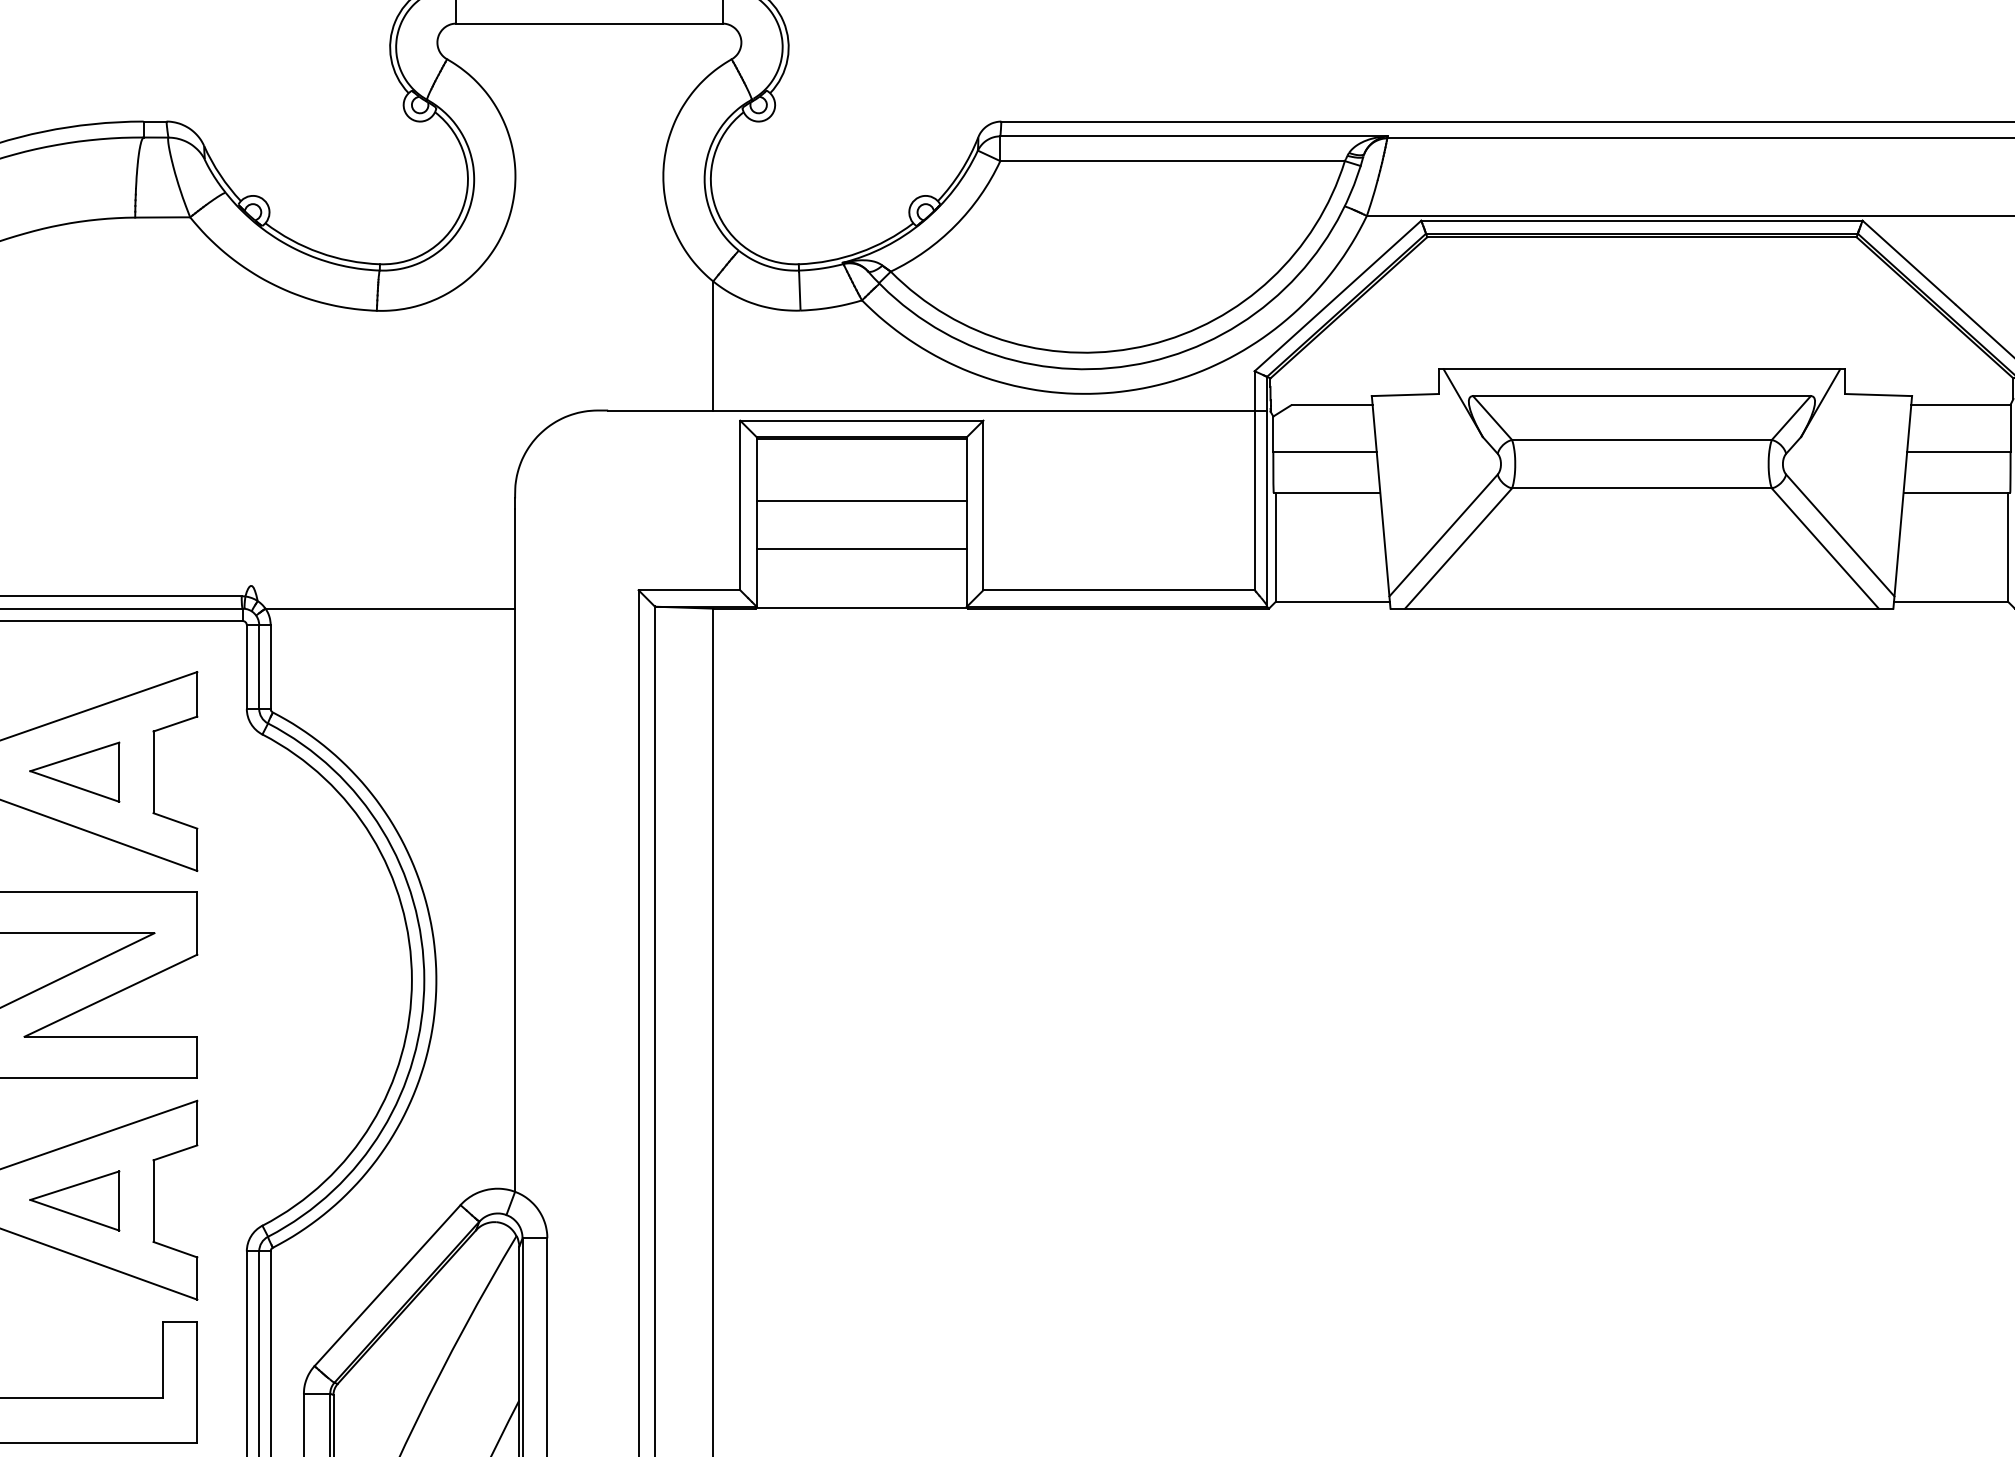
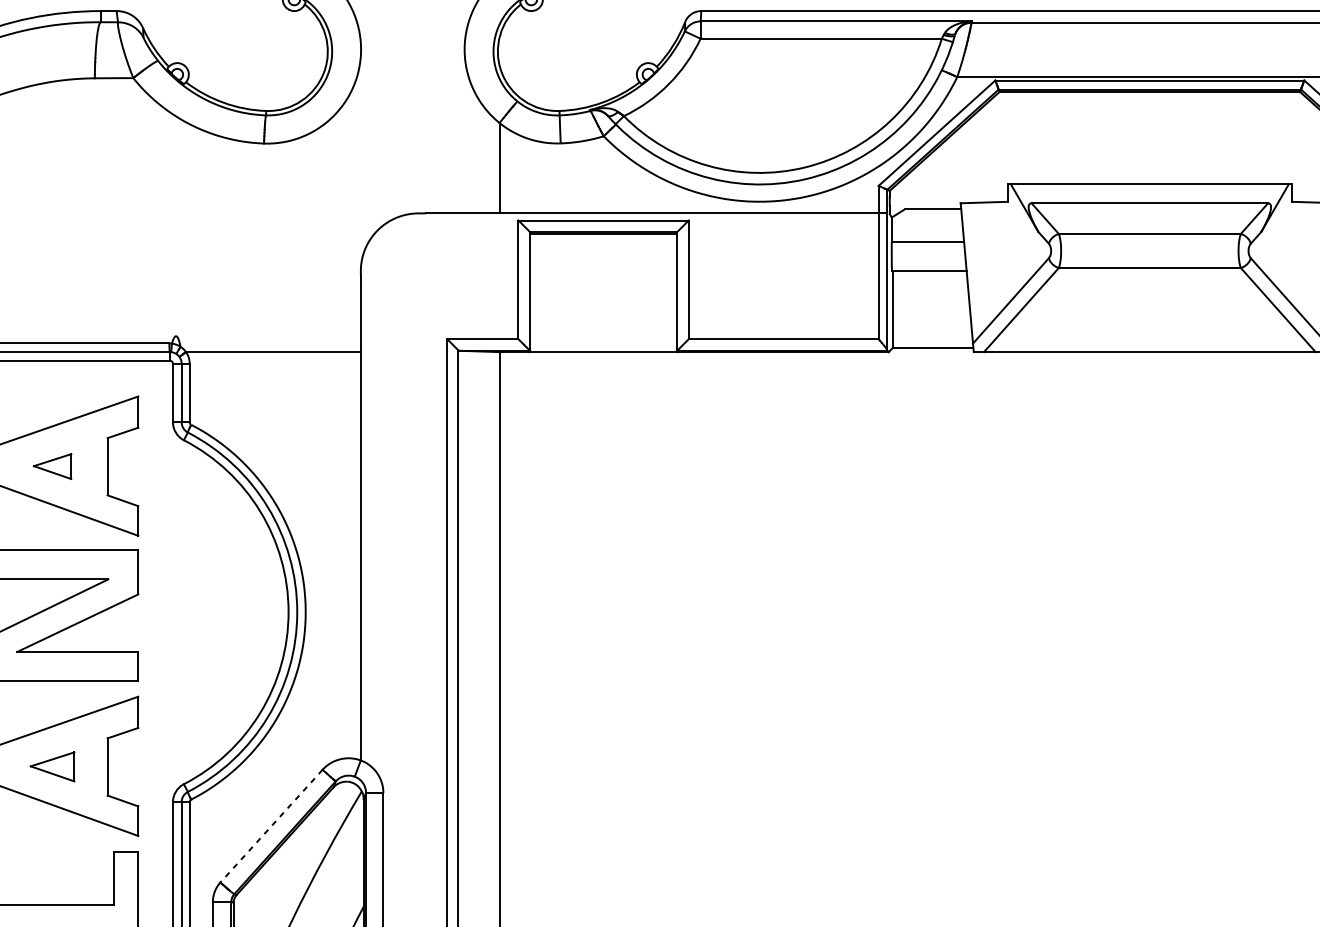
line: (861, 501) -> (603, 277), removed
line: (861, 548) -> (603, 310), removed
part: (74, 771) -> (52, 466), size x0.6
part: (74, 1200) -> (52, 766), size x0.7
line: (387, 1285) -> (271, 826), solid -> dashed

